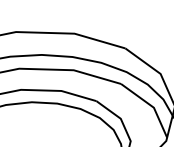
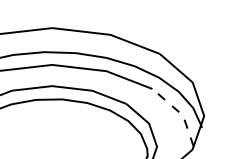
line: (151, 104) -> (180, 112), solid -> dashed

